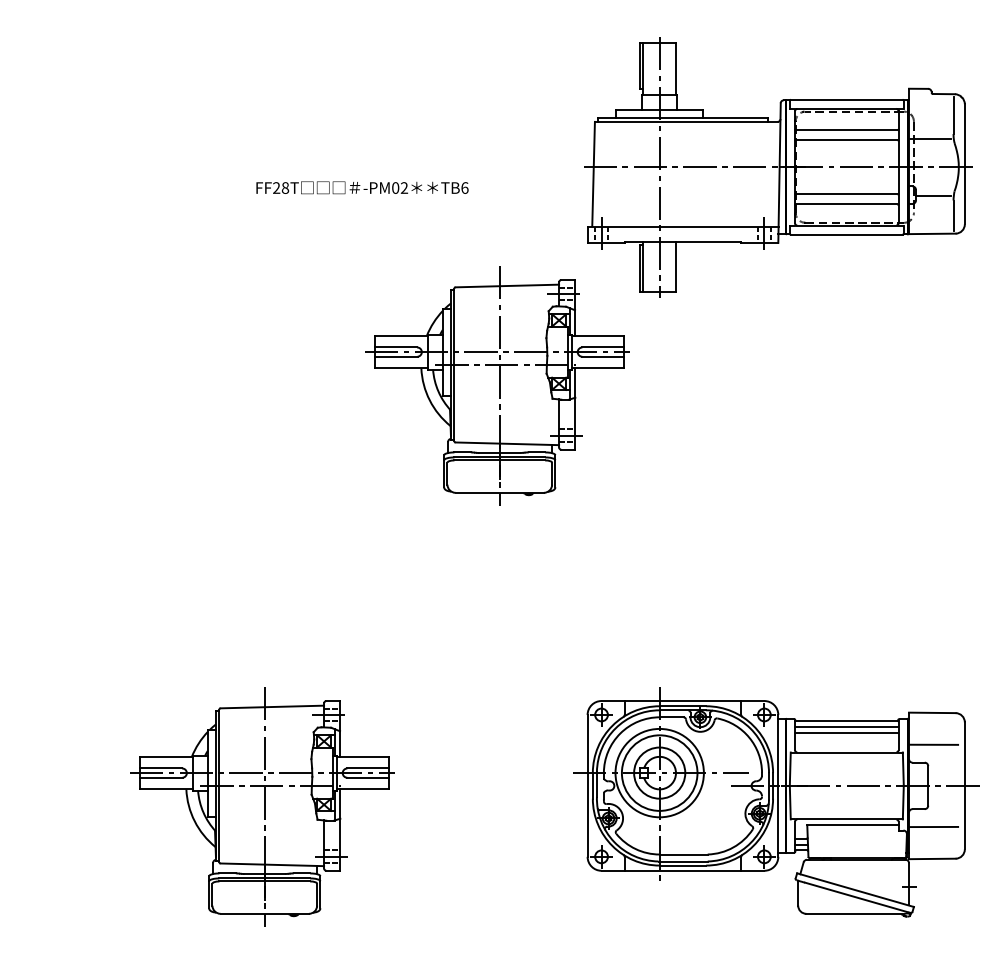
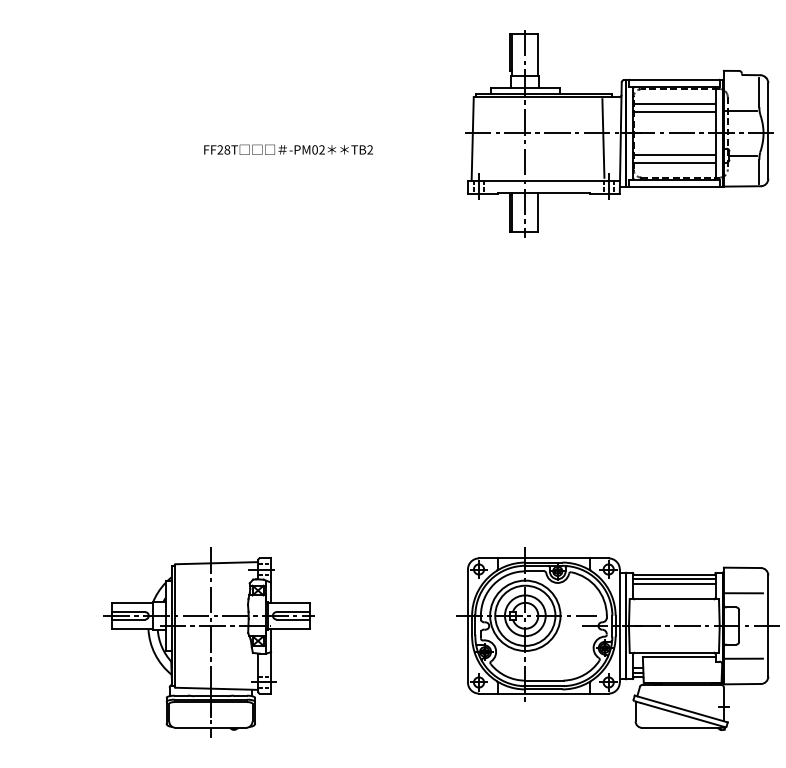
line: (757, 173) -> (603, 138), added
text: (464, 187) -> (369, 149), TB6 -> TB2
part: (497, 385) -> (396, 307), removed

